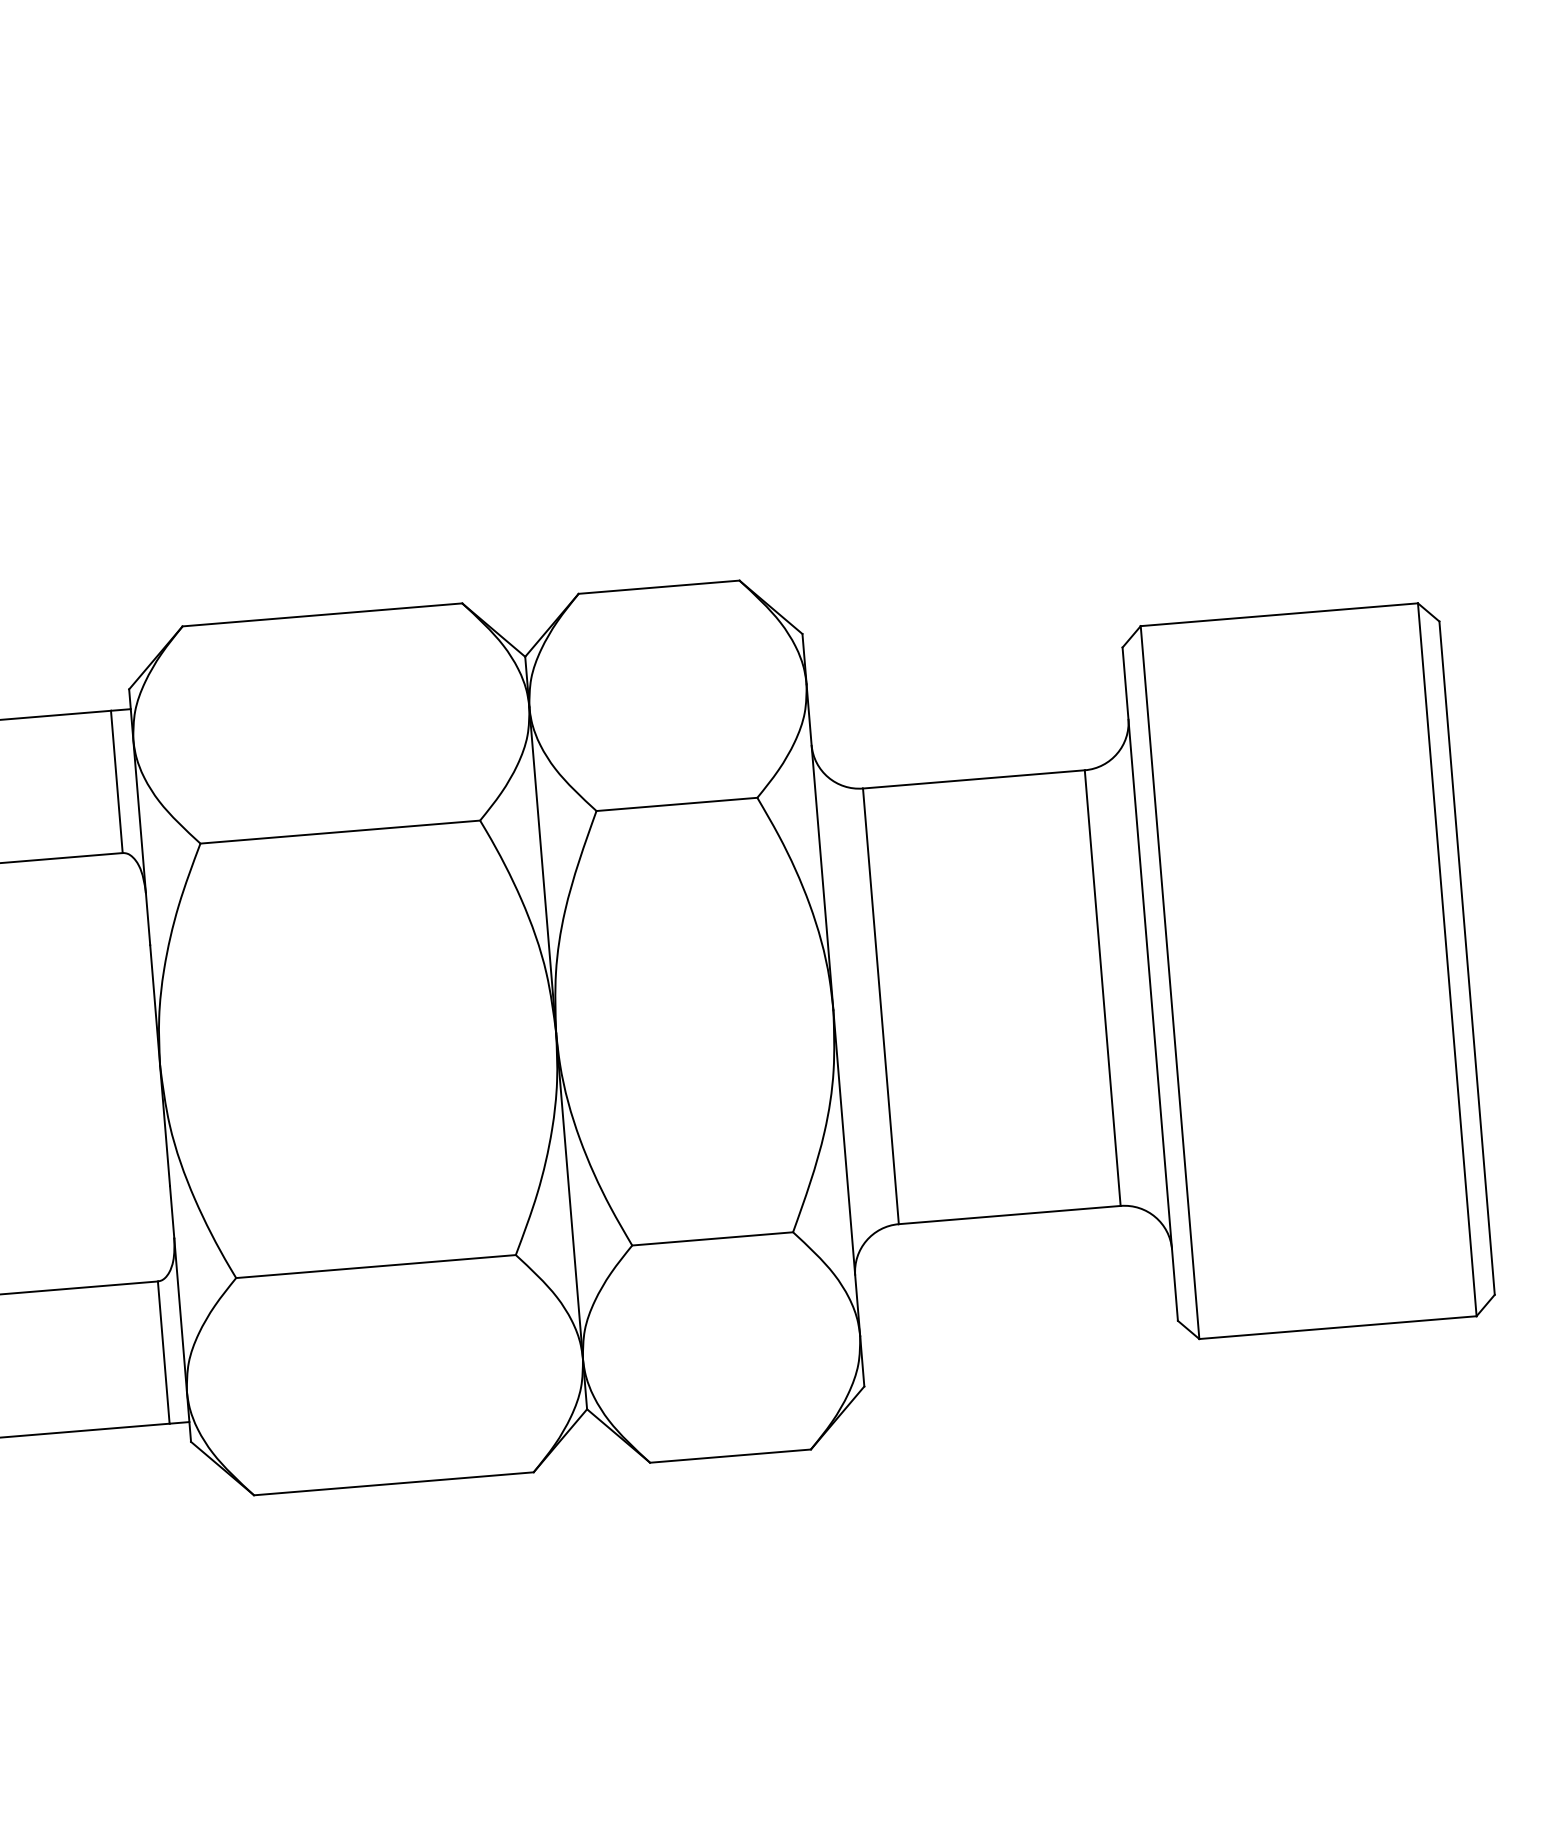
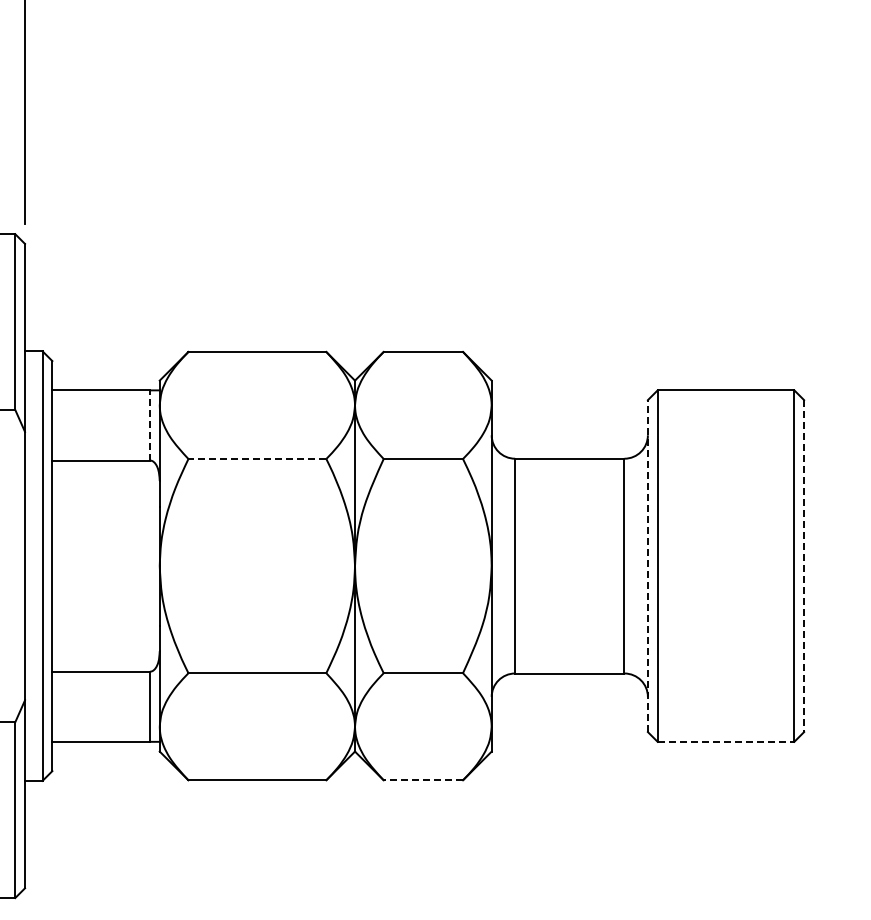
line: (117, 779) -> (150, 424), solid -> dashed
line: (340, 833) -> (257, 459), solid -> dashed
line: (1467, 958) -> (804, 566), solid -> dashed
line: (1149, 985) -> (647, 566), solid -> dashed
line: (1338, 1326) -> (726, 741), solid -> dashed
line: (730, 1456) -> (423, 780), solid -> dashed

